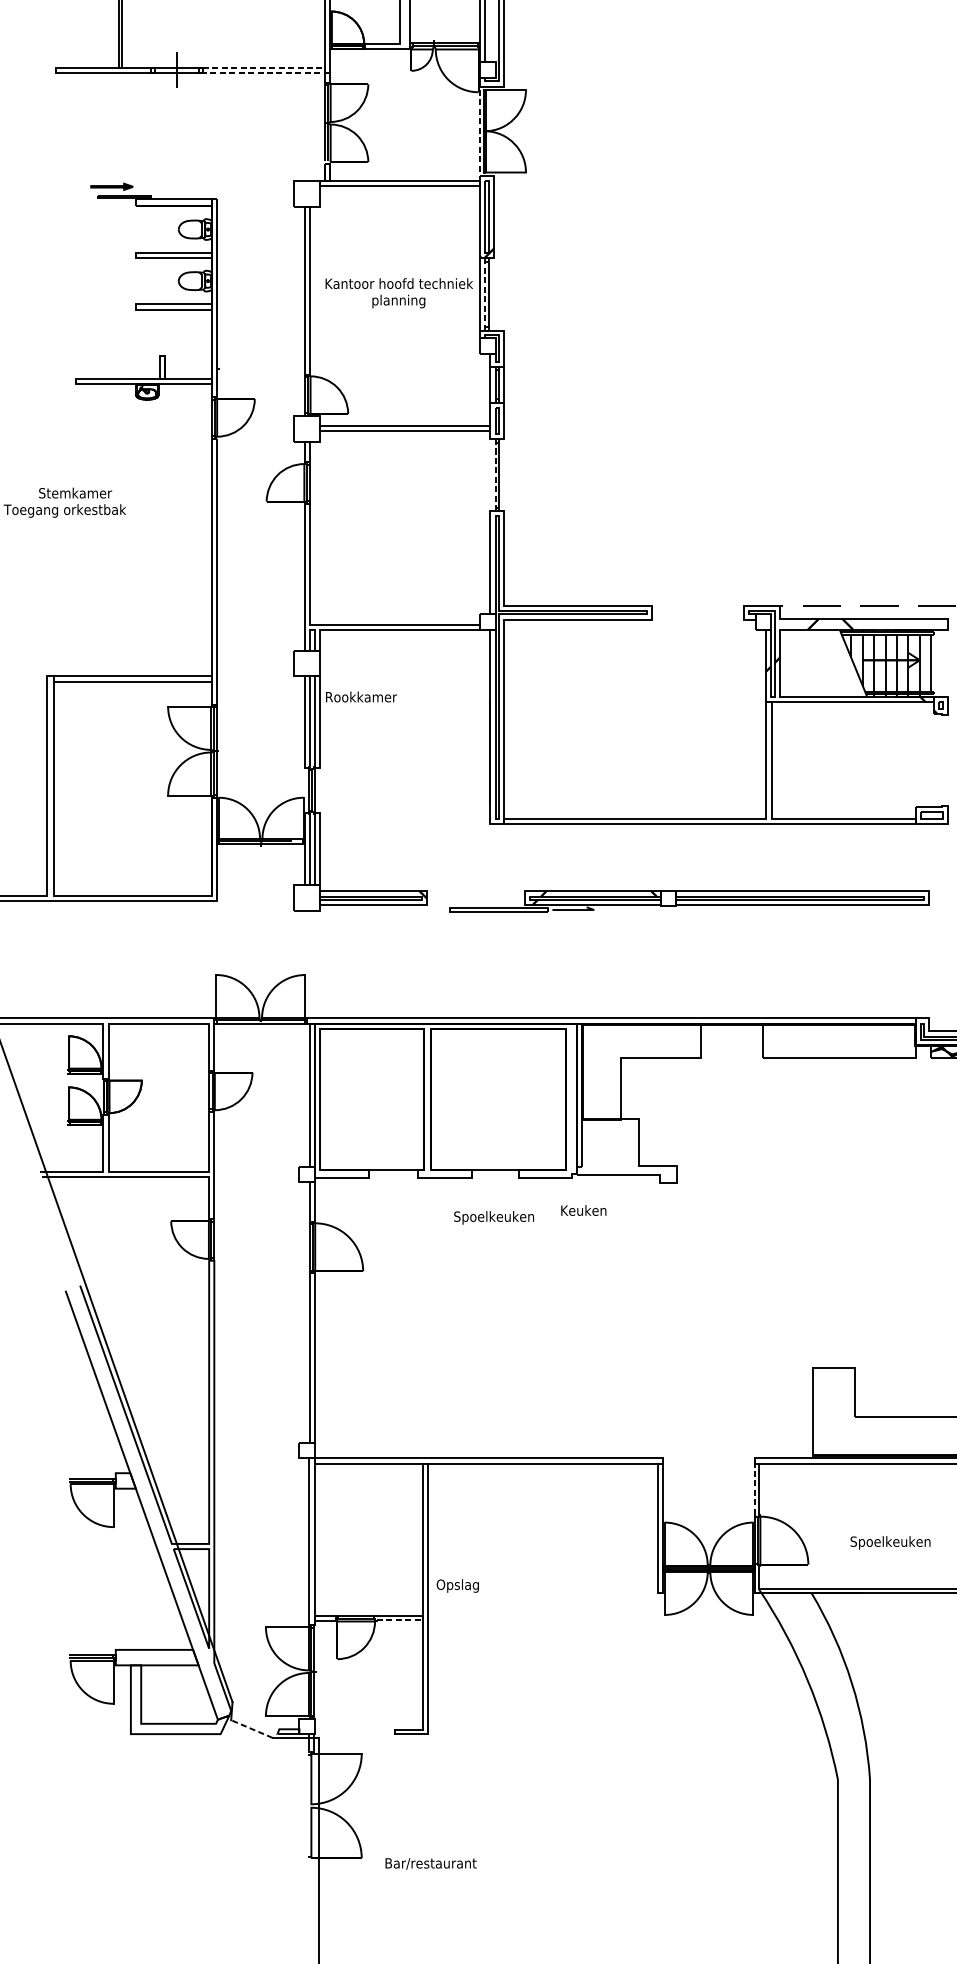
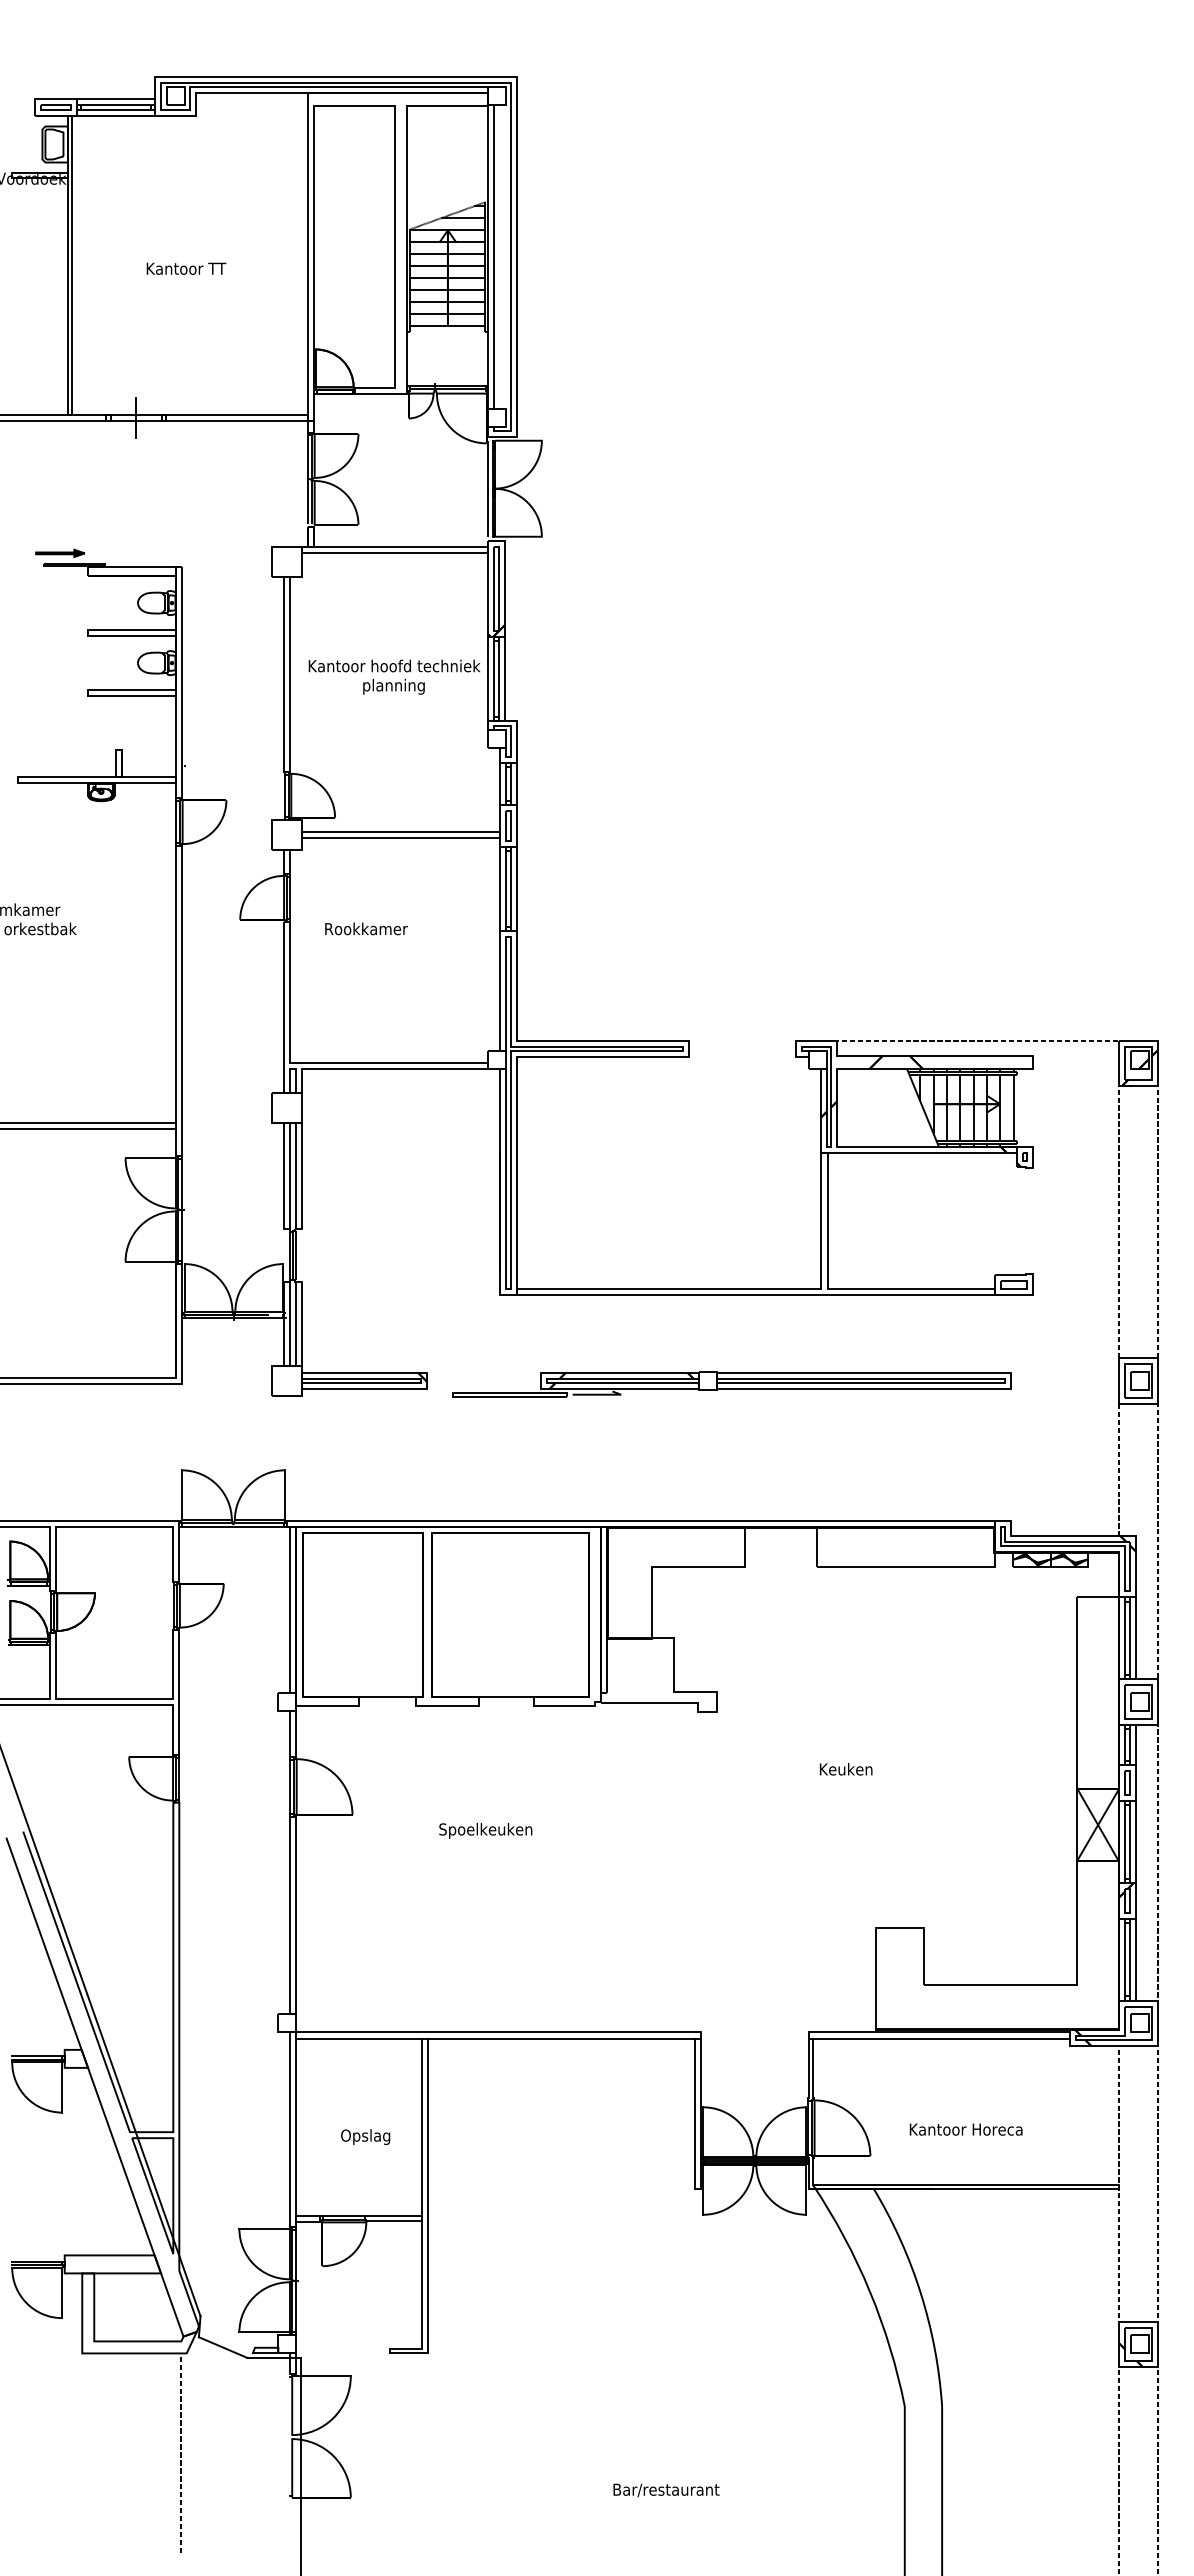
line: (325, 70) -> (308, 418), dashed -> solid
line: (480, 131) -> (488, 489), dashed -> solid
line: (493, 294) -> (504, 678), added
line: (485, 295) -> (494, 679), dashed -> solid
line: (490, 474) -> (500, 888), added
line: (504, 474) -> (516, 888), added
line: (495, 475) -> (506, 889), dashed -> solid
text: (361, 696) -> (366, 928), moved
text: (584, 1210) -> (846, 1769), moved
text: (493, 1217) -> (485, 1830), moved
line: (755, 1489) -> (808, 2068), dashed -> solid
text: (890, 1542) -> (965, 2130), Spoelkeuken -> Kantoor Horeca
text: (457, 1585) -> (365, 2136), moved
line: (400, 1619) -> (395, 2220), dashed -> solid
line: (251, 1729) -> (222, 2347), dashed -> solid
line: (216, 1821) -> (181, 2454), added
text: (431, 1864) -> (666, 2490), moved

